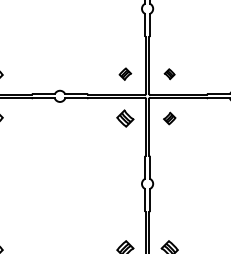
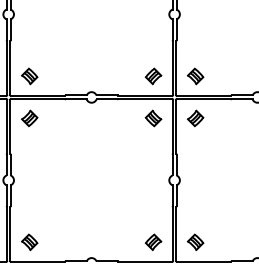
part: (125, 74) -> (153, 76), size x1.43
part: (169, 74) -> (195, 76), size x1.67
part: (169, 118) -> (195, 118), size x1.43

